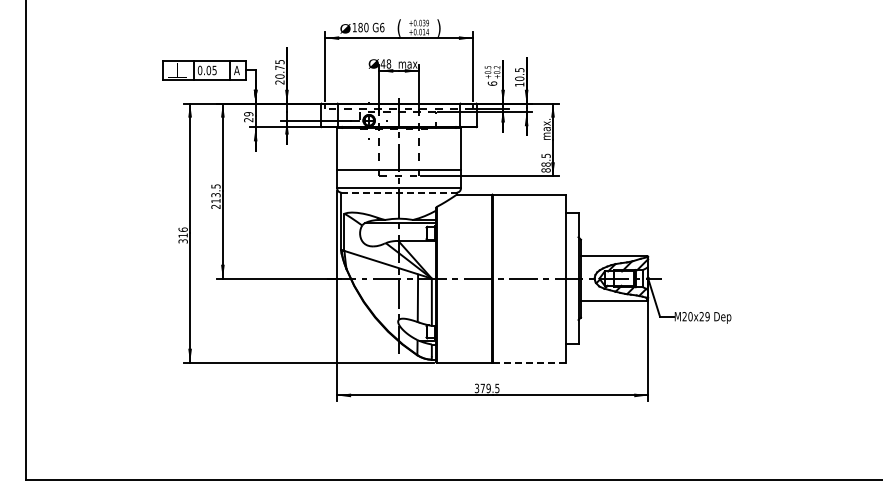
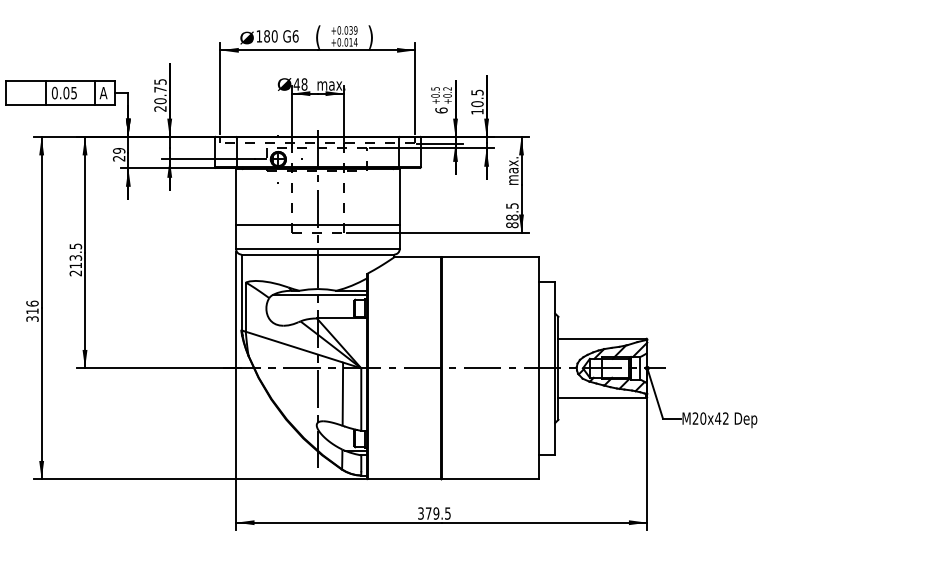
line: (399, 192) -> (318, 254), dashed -> solid
text: (704, 316) -> (721, 418), M20x29 -> M20x42
line: (529, 362) -> (490, 479), dashed -> solid

